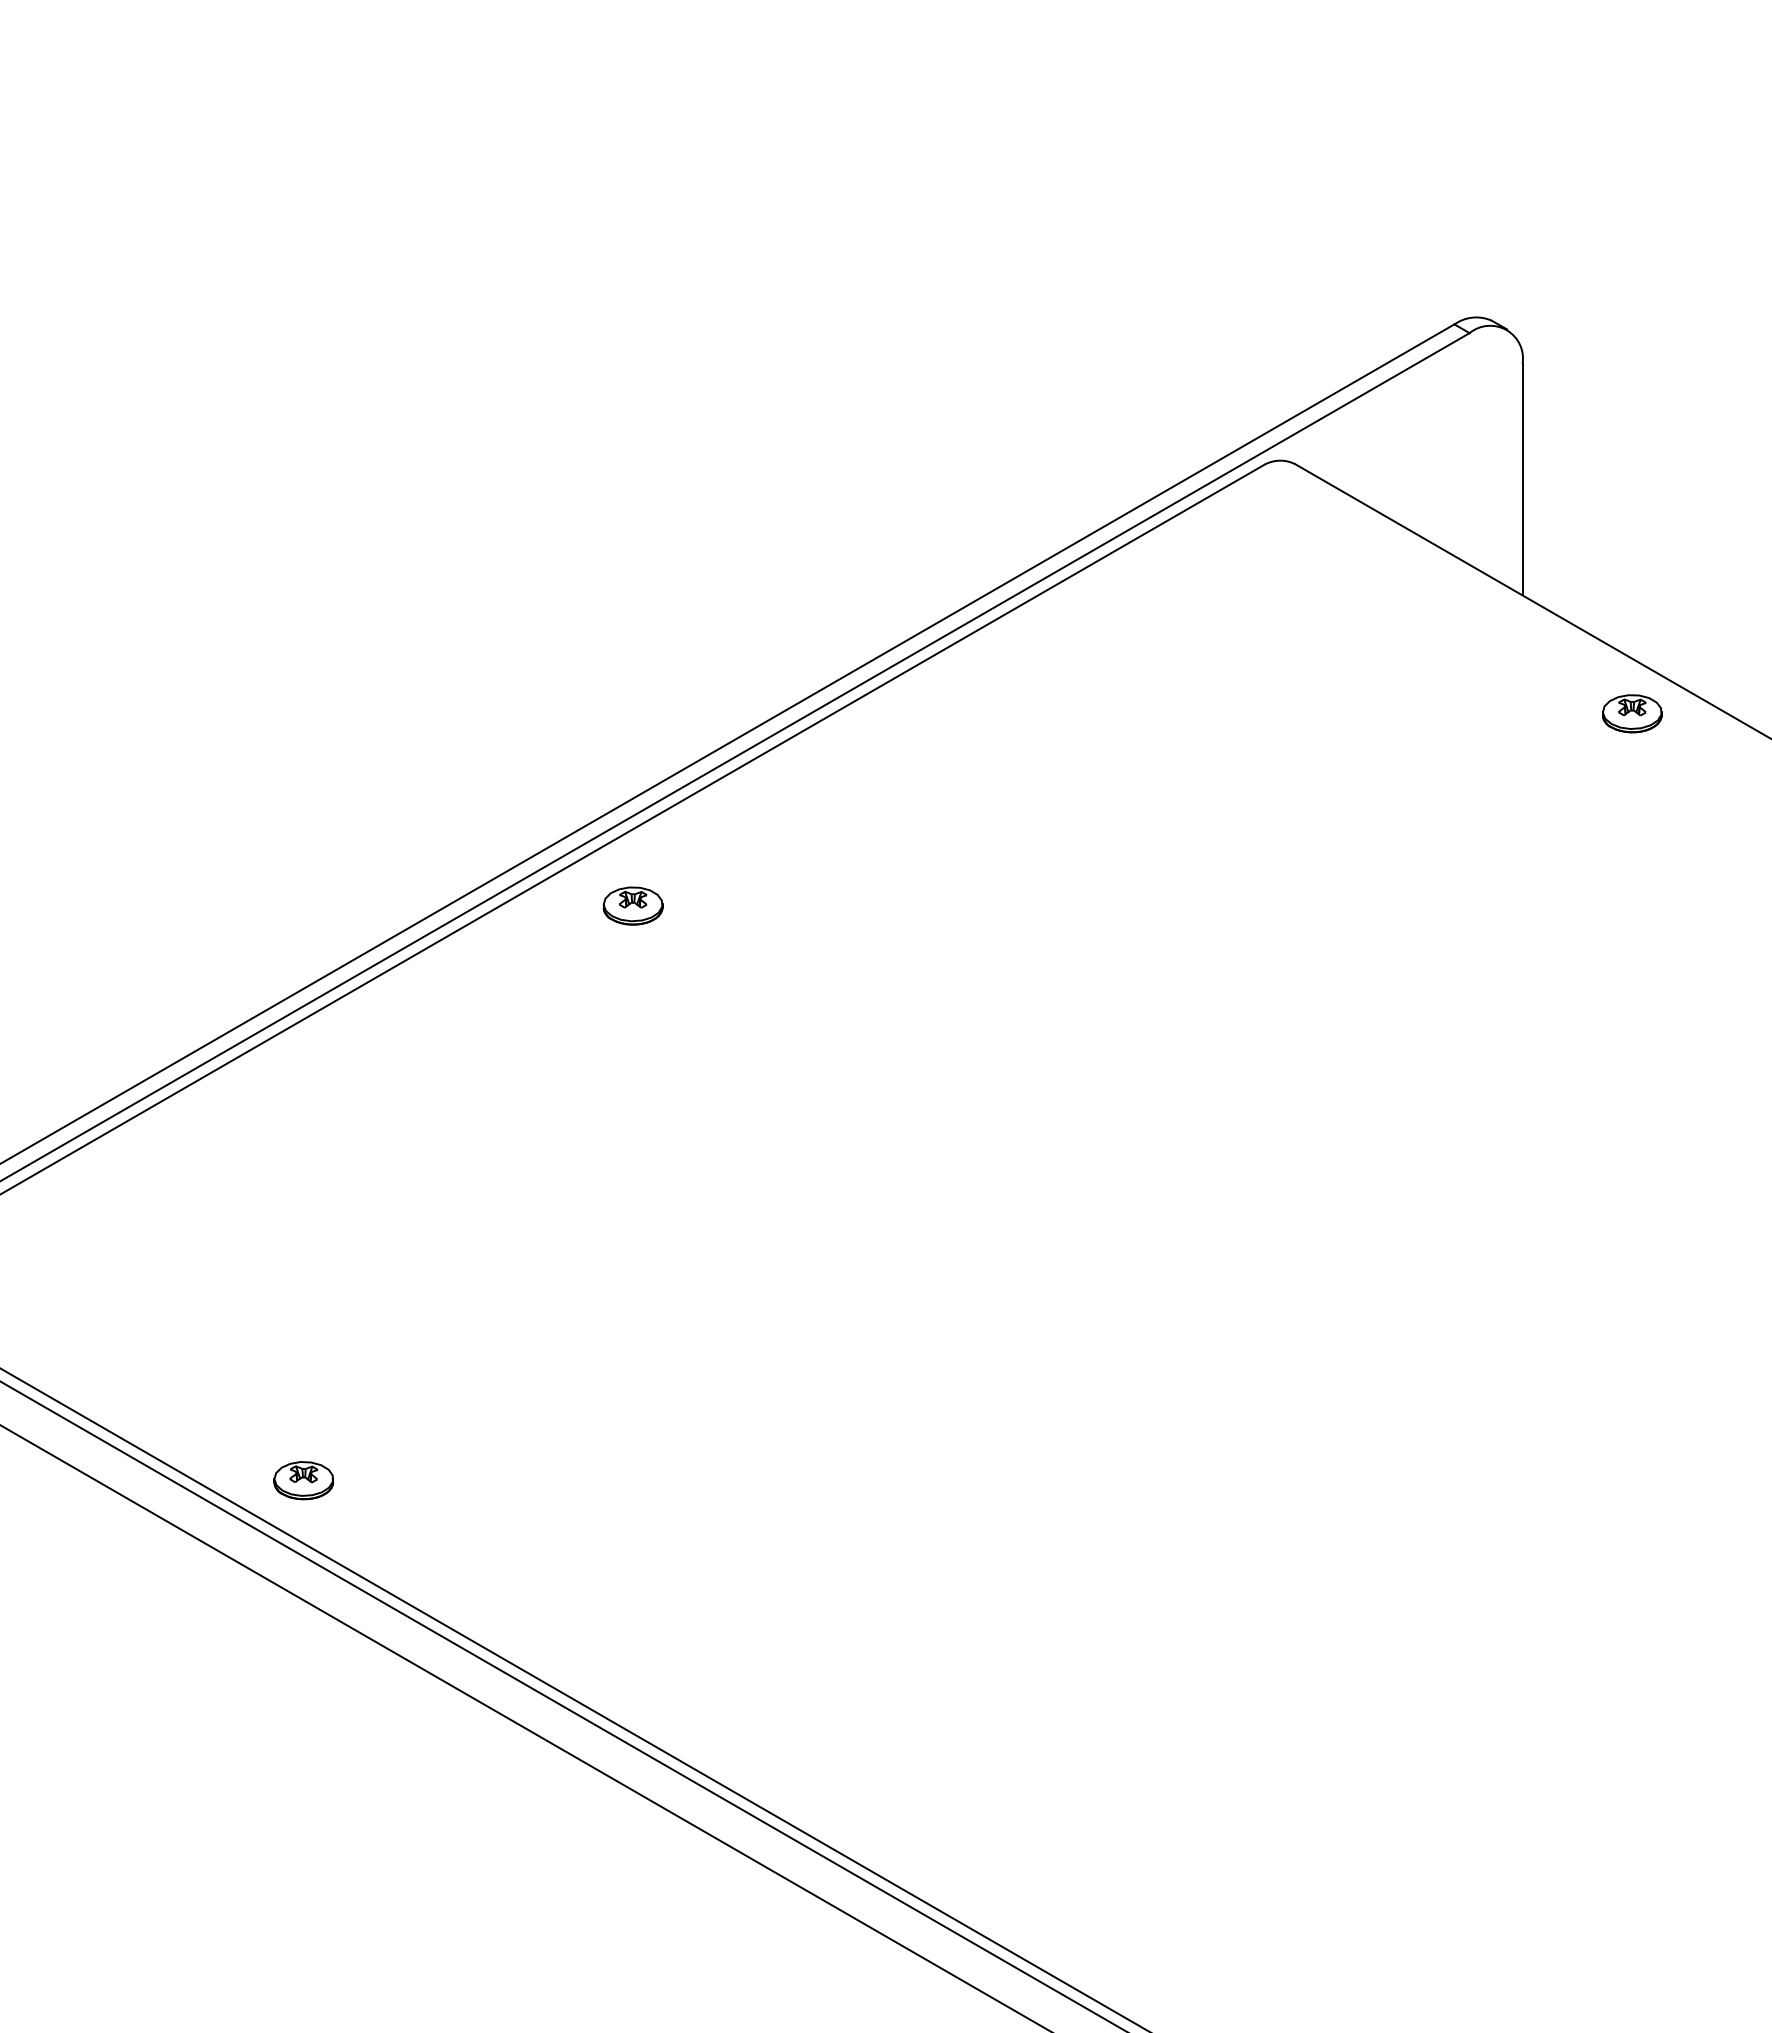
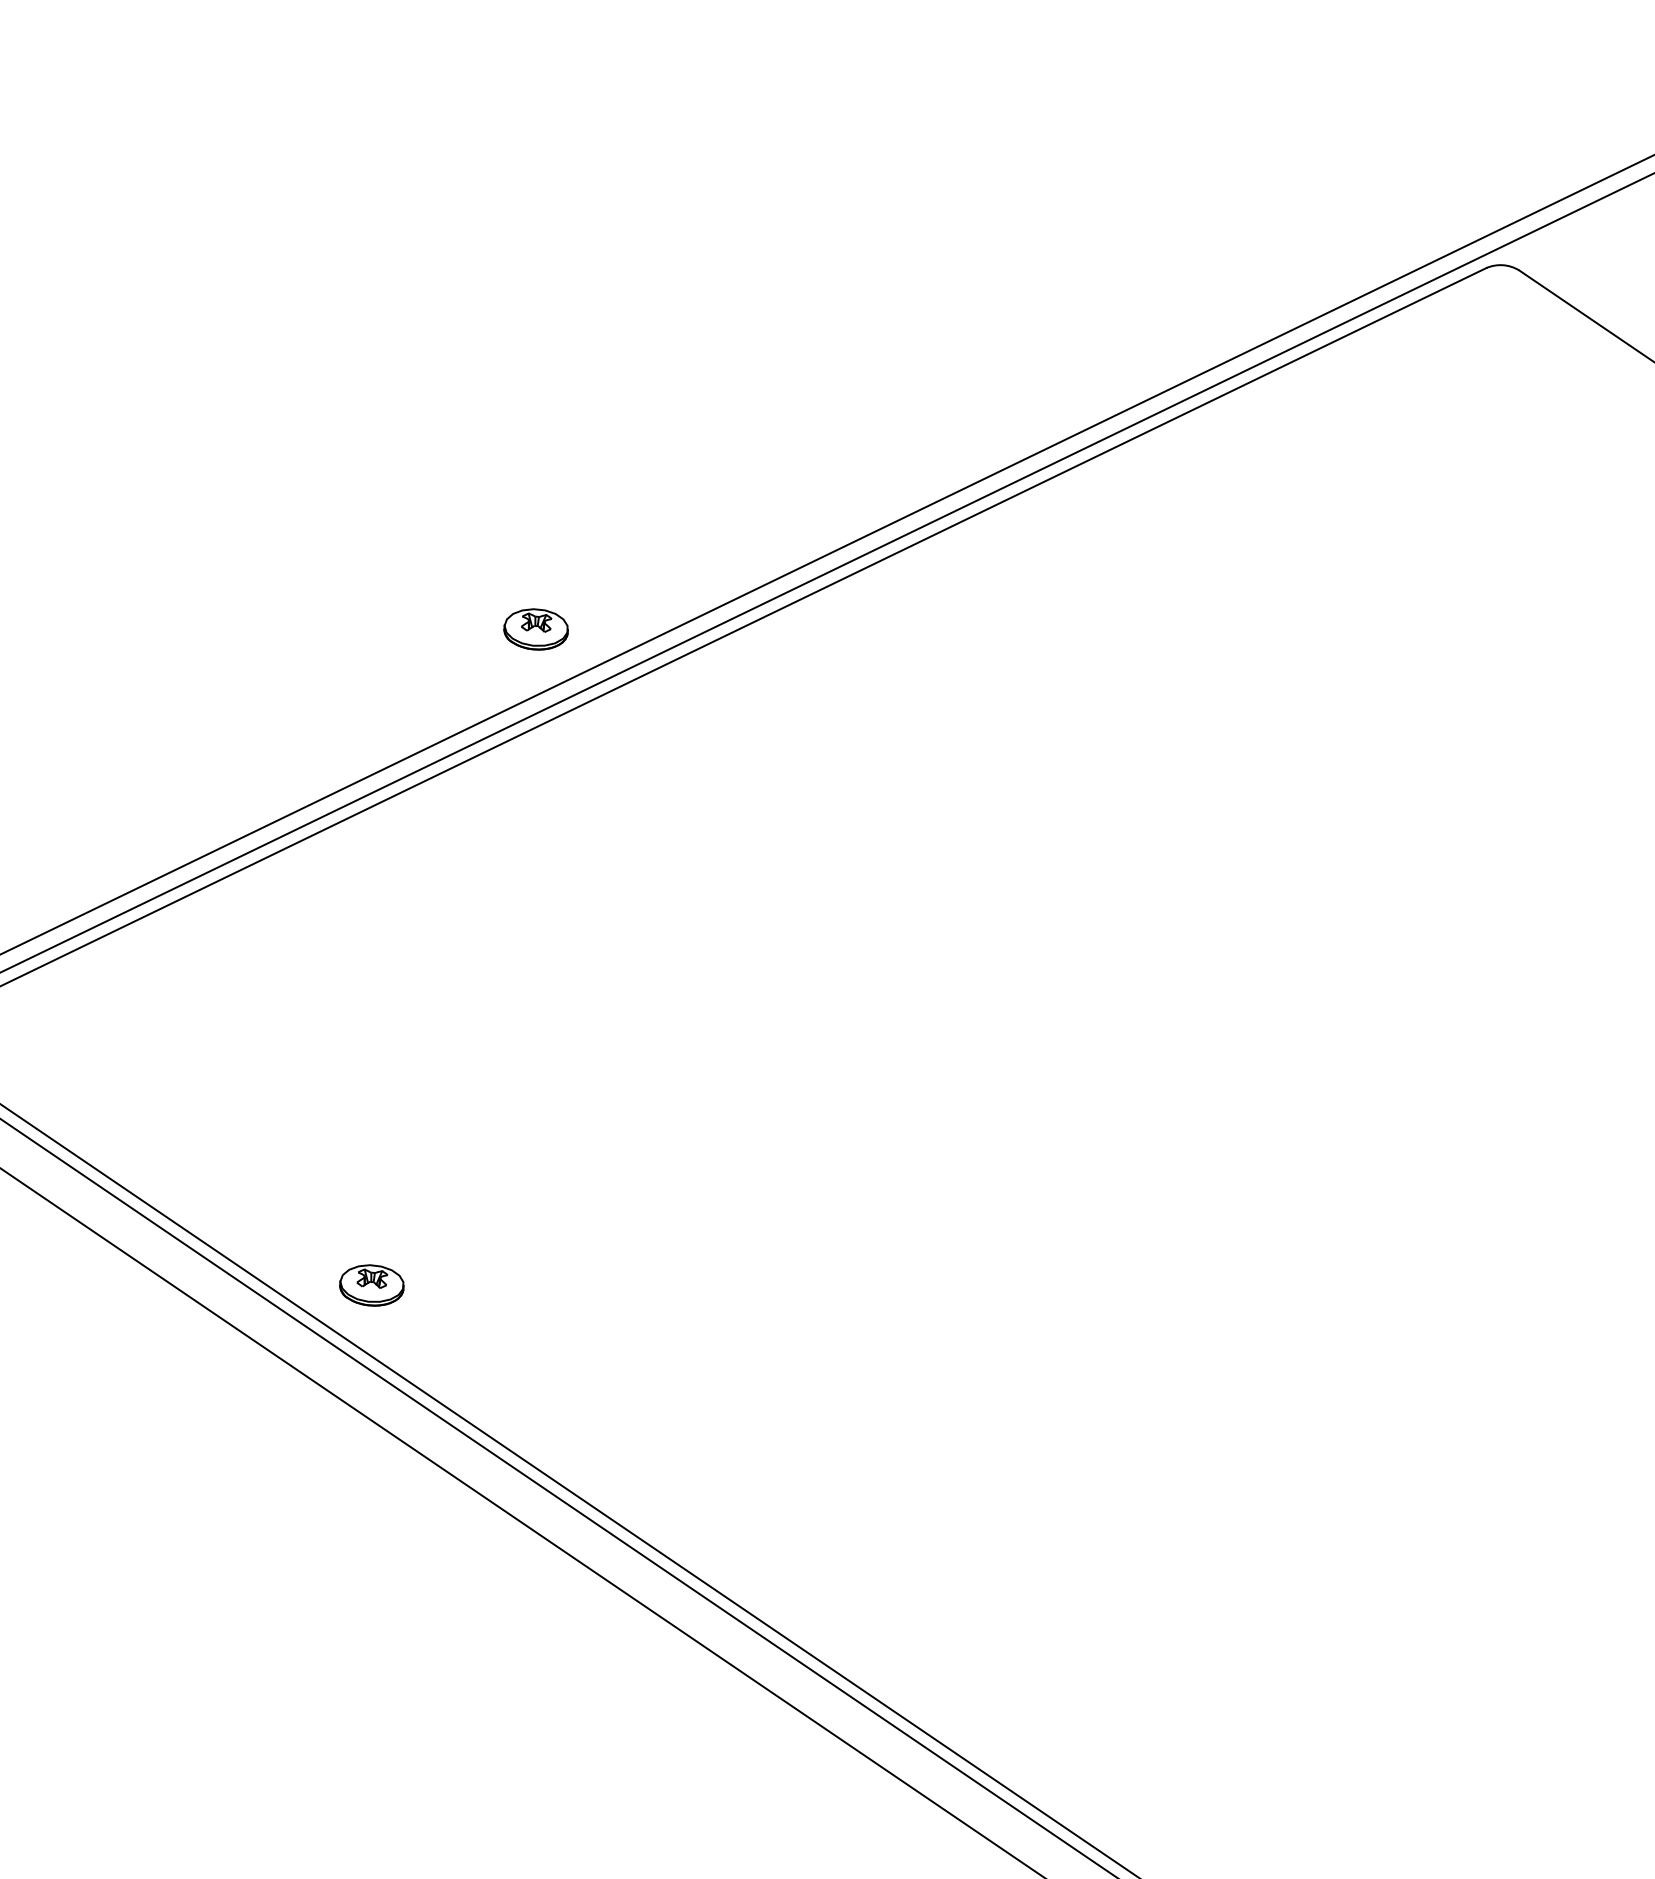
part: (632, 905) -> (535, 628), moved

